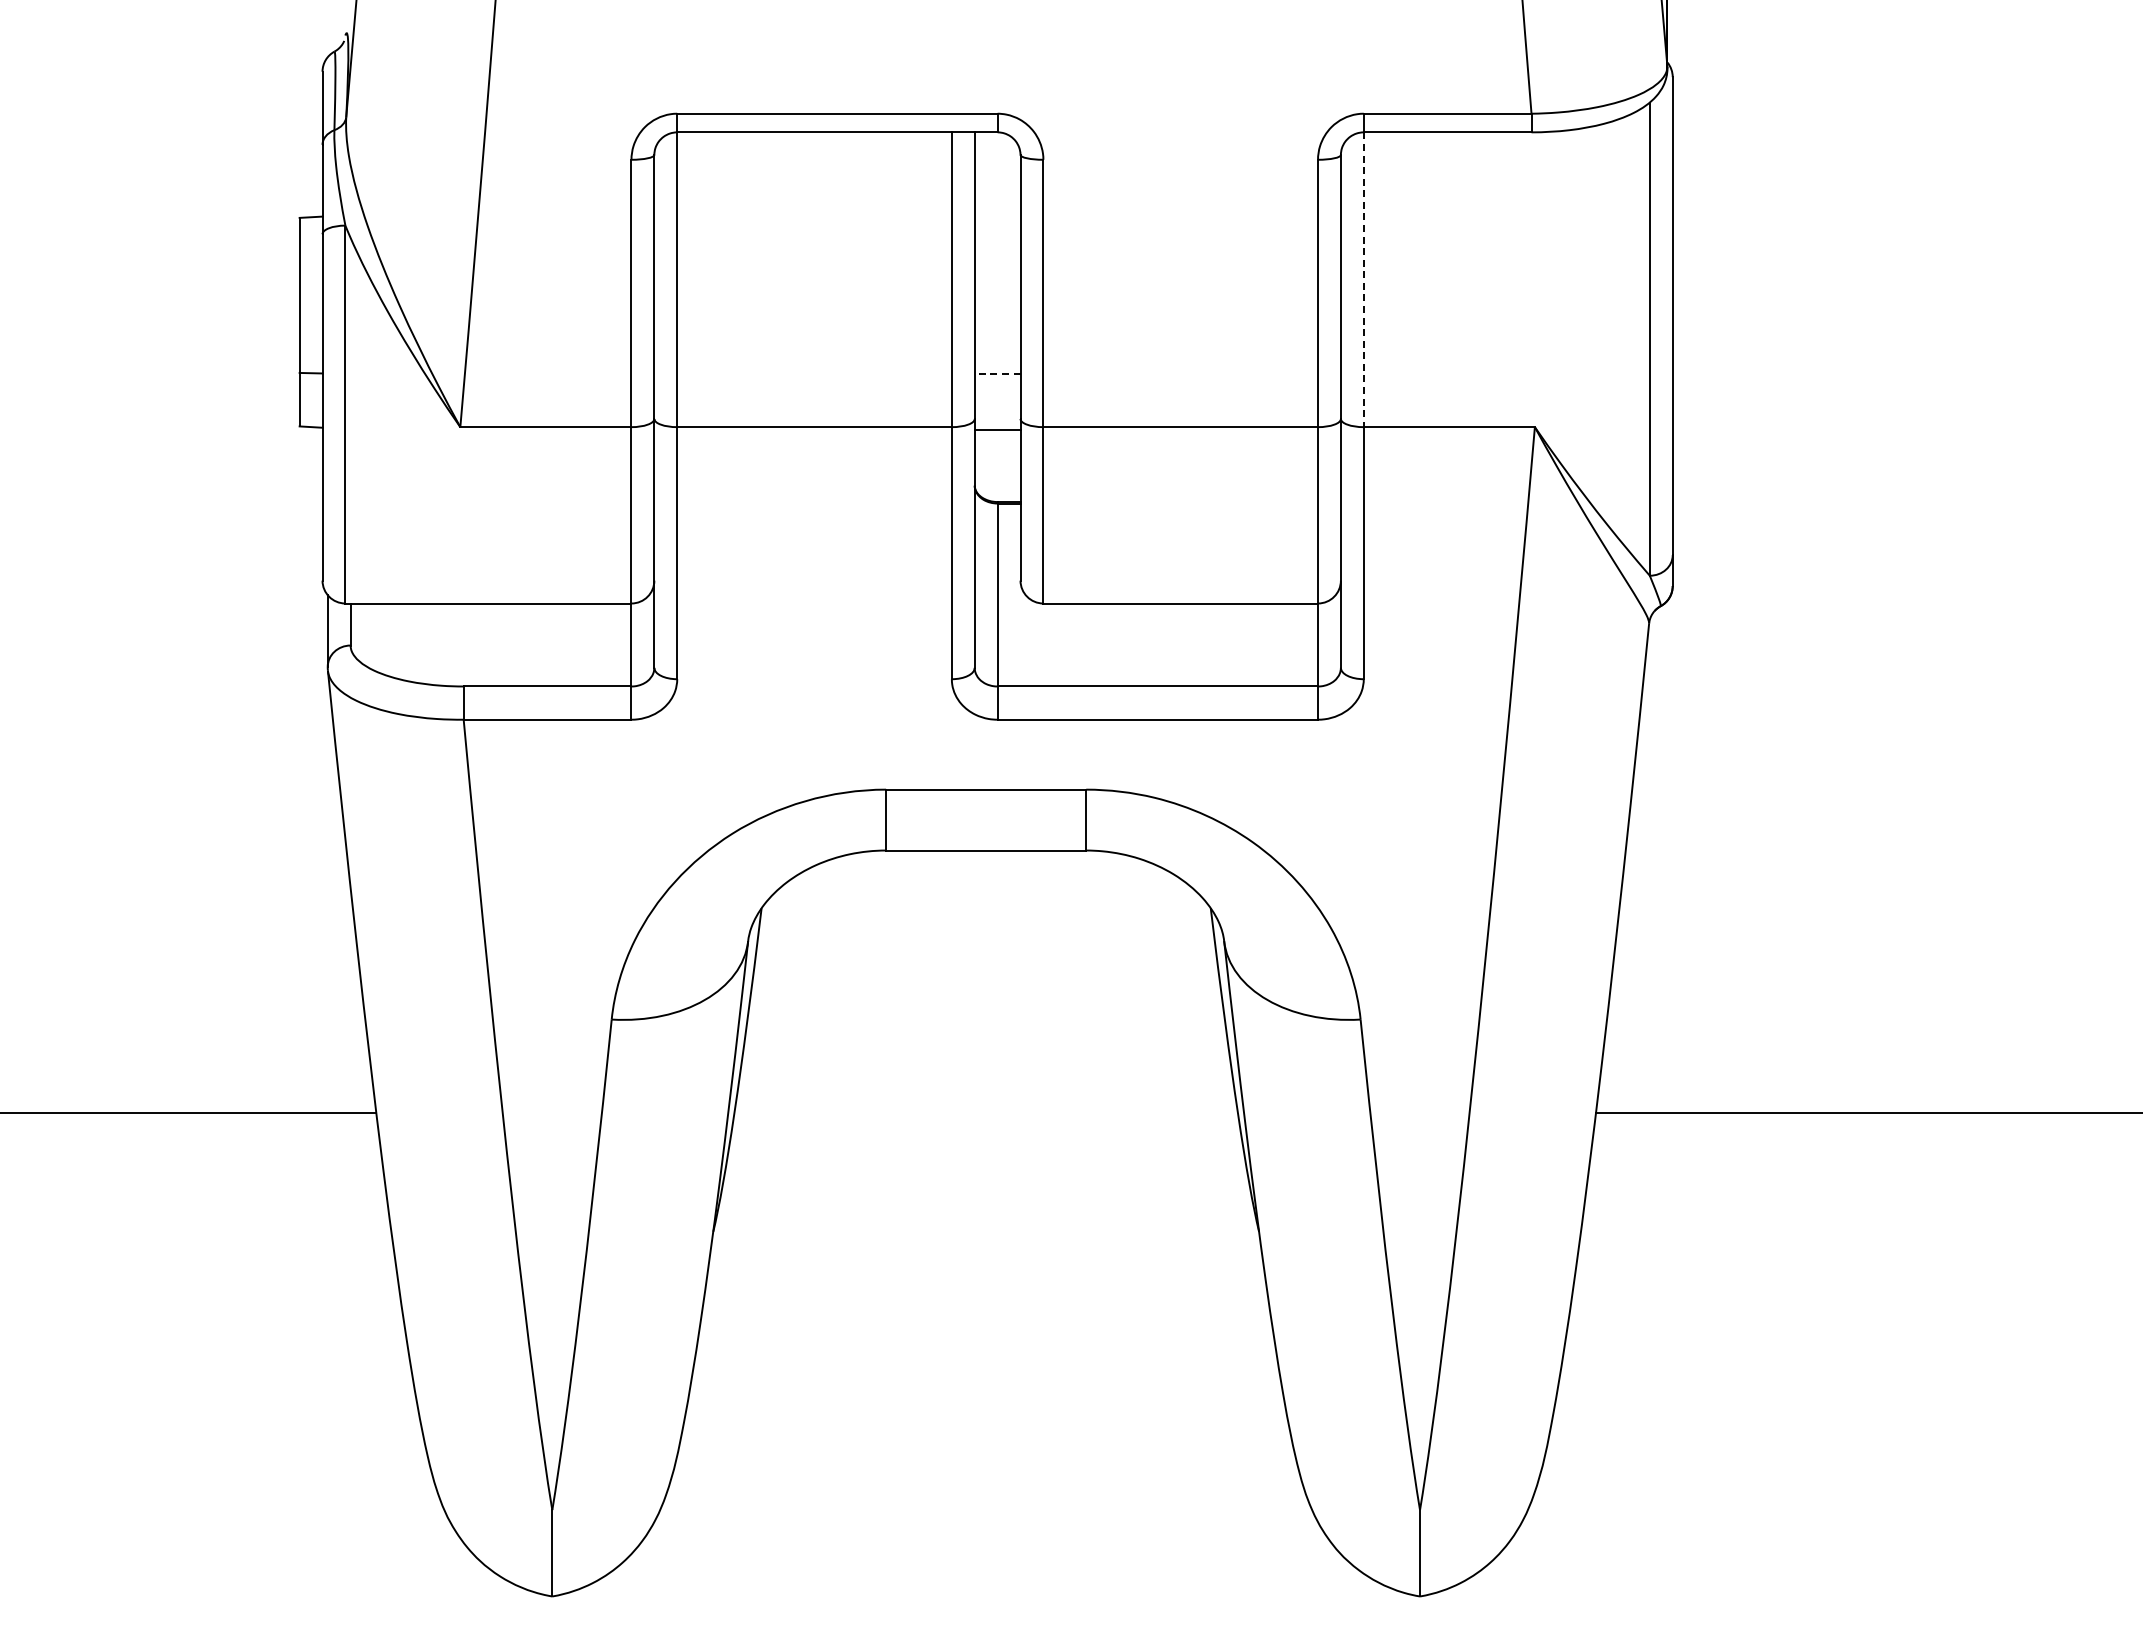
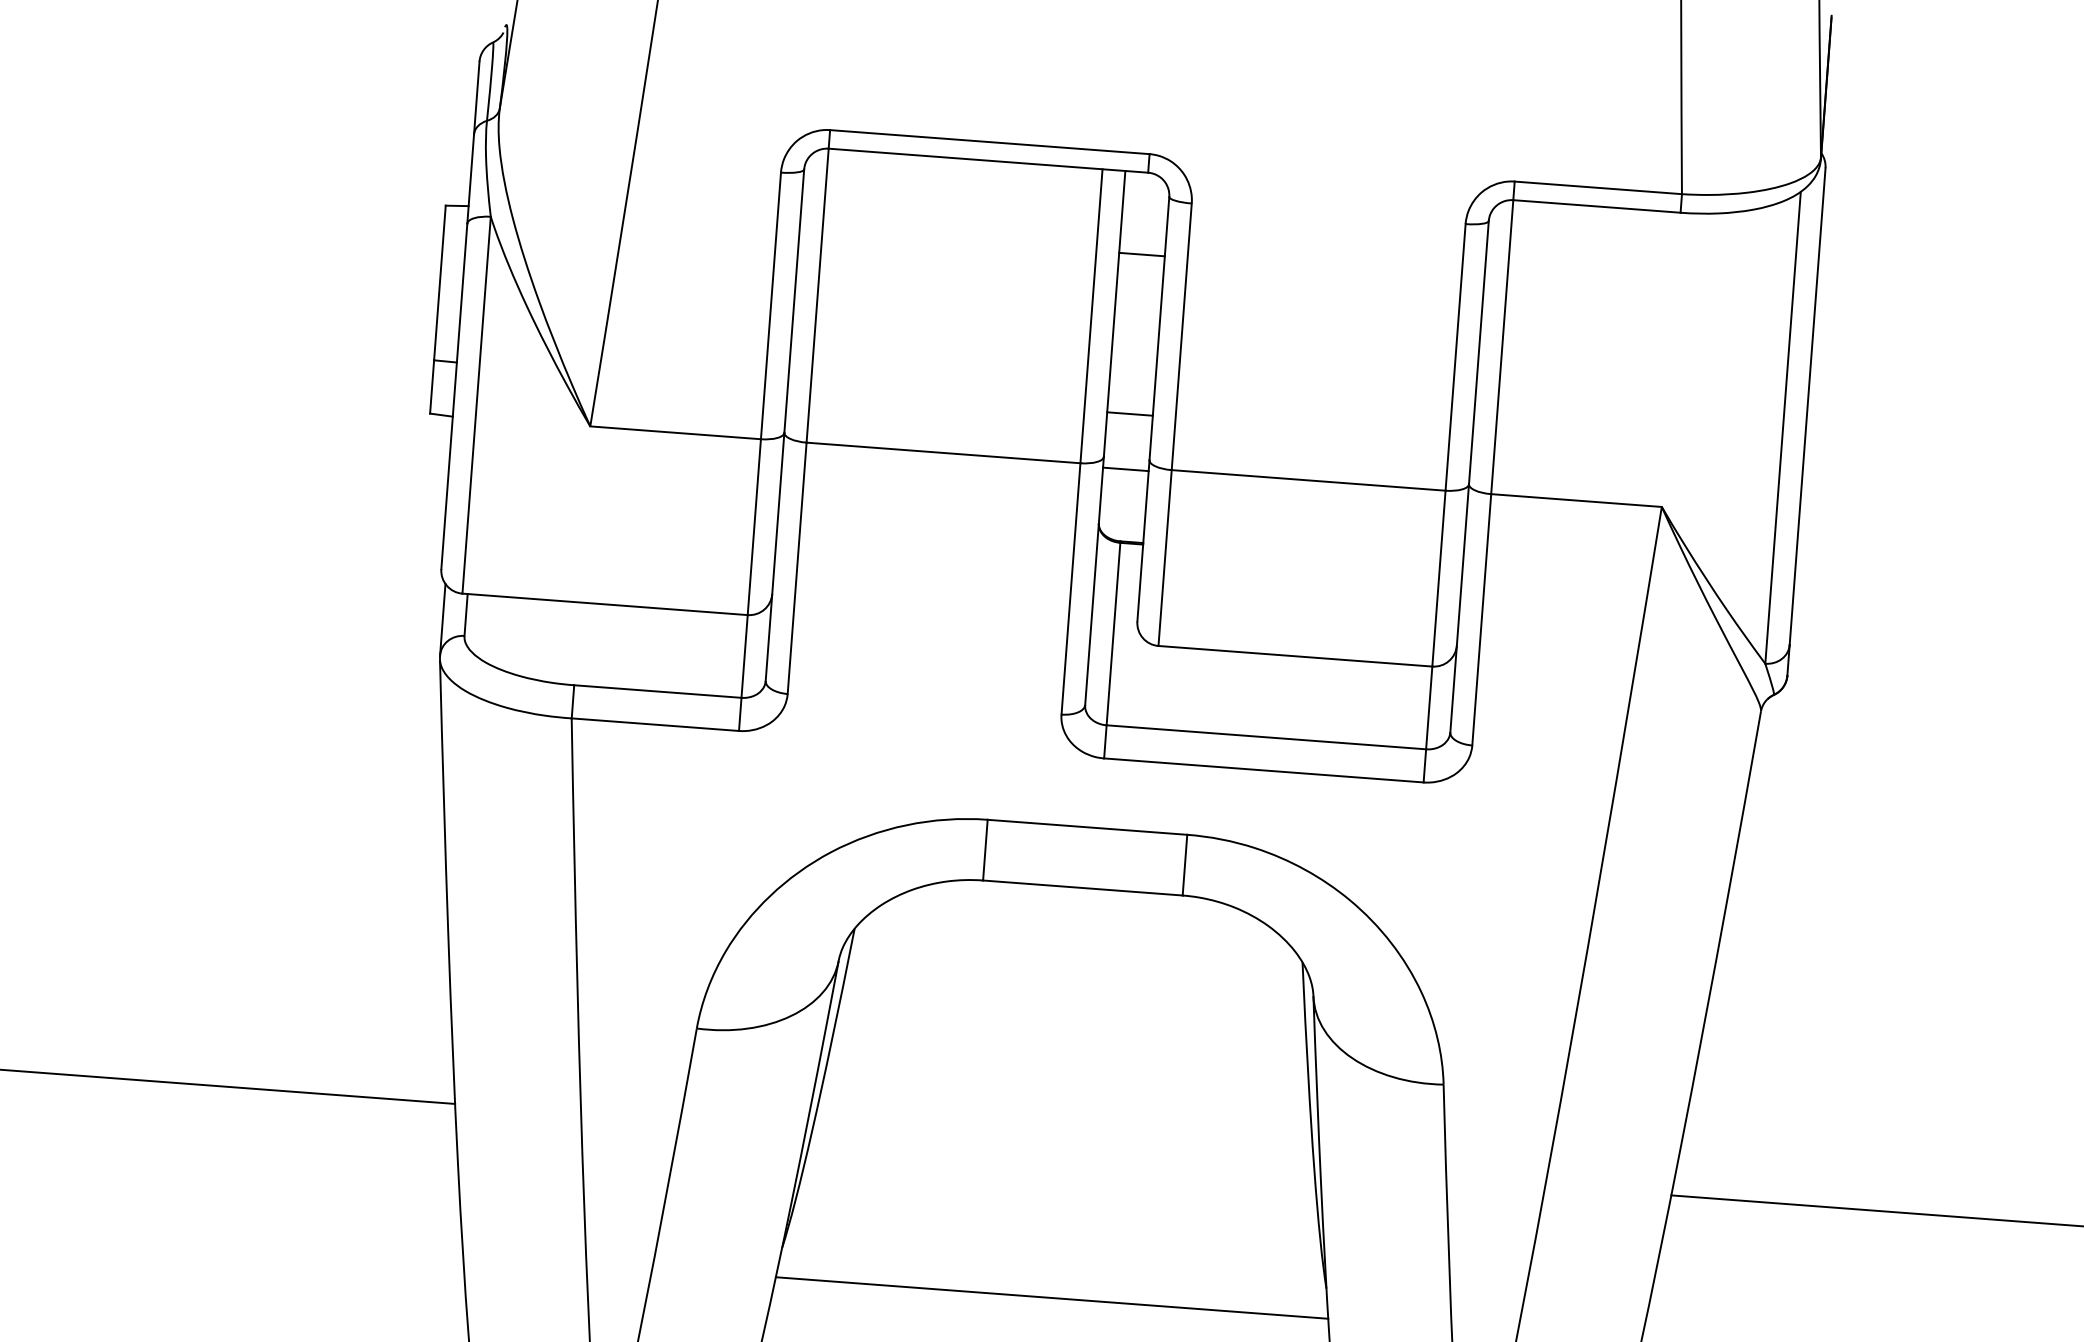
line: (997, 214) -> (1141, 254), added
line: (1363, 280) -> (1501, 347), dashed -> solid
line: (997, 374) -> (1129, 414), dashed -> solid
line: (986, 1261) -> (1052, 1297), added

